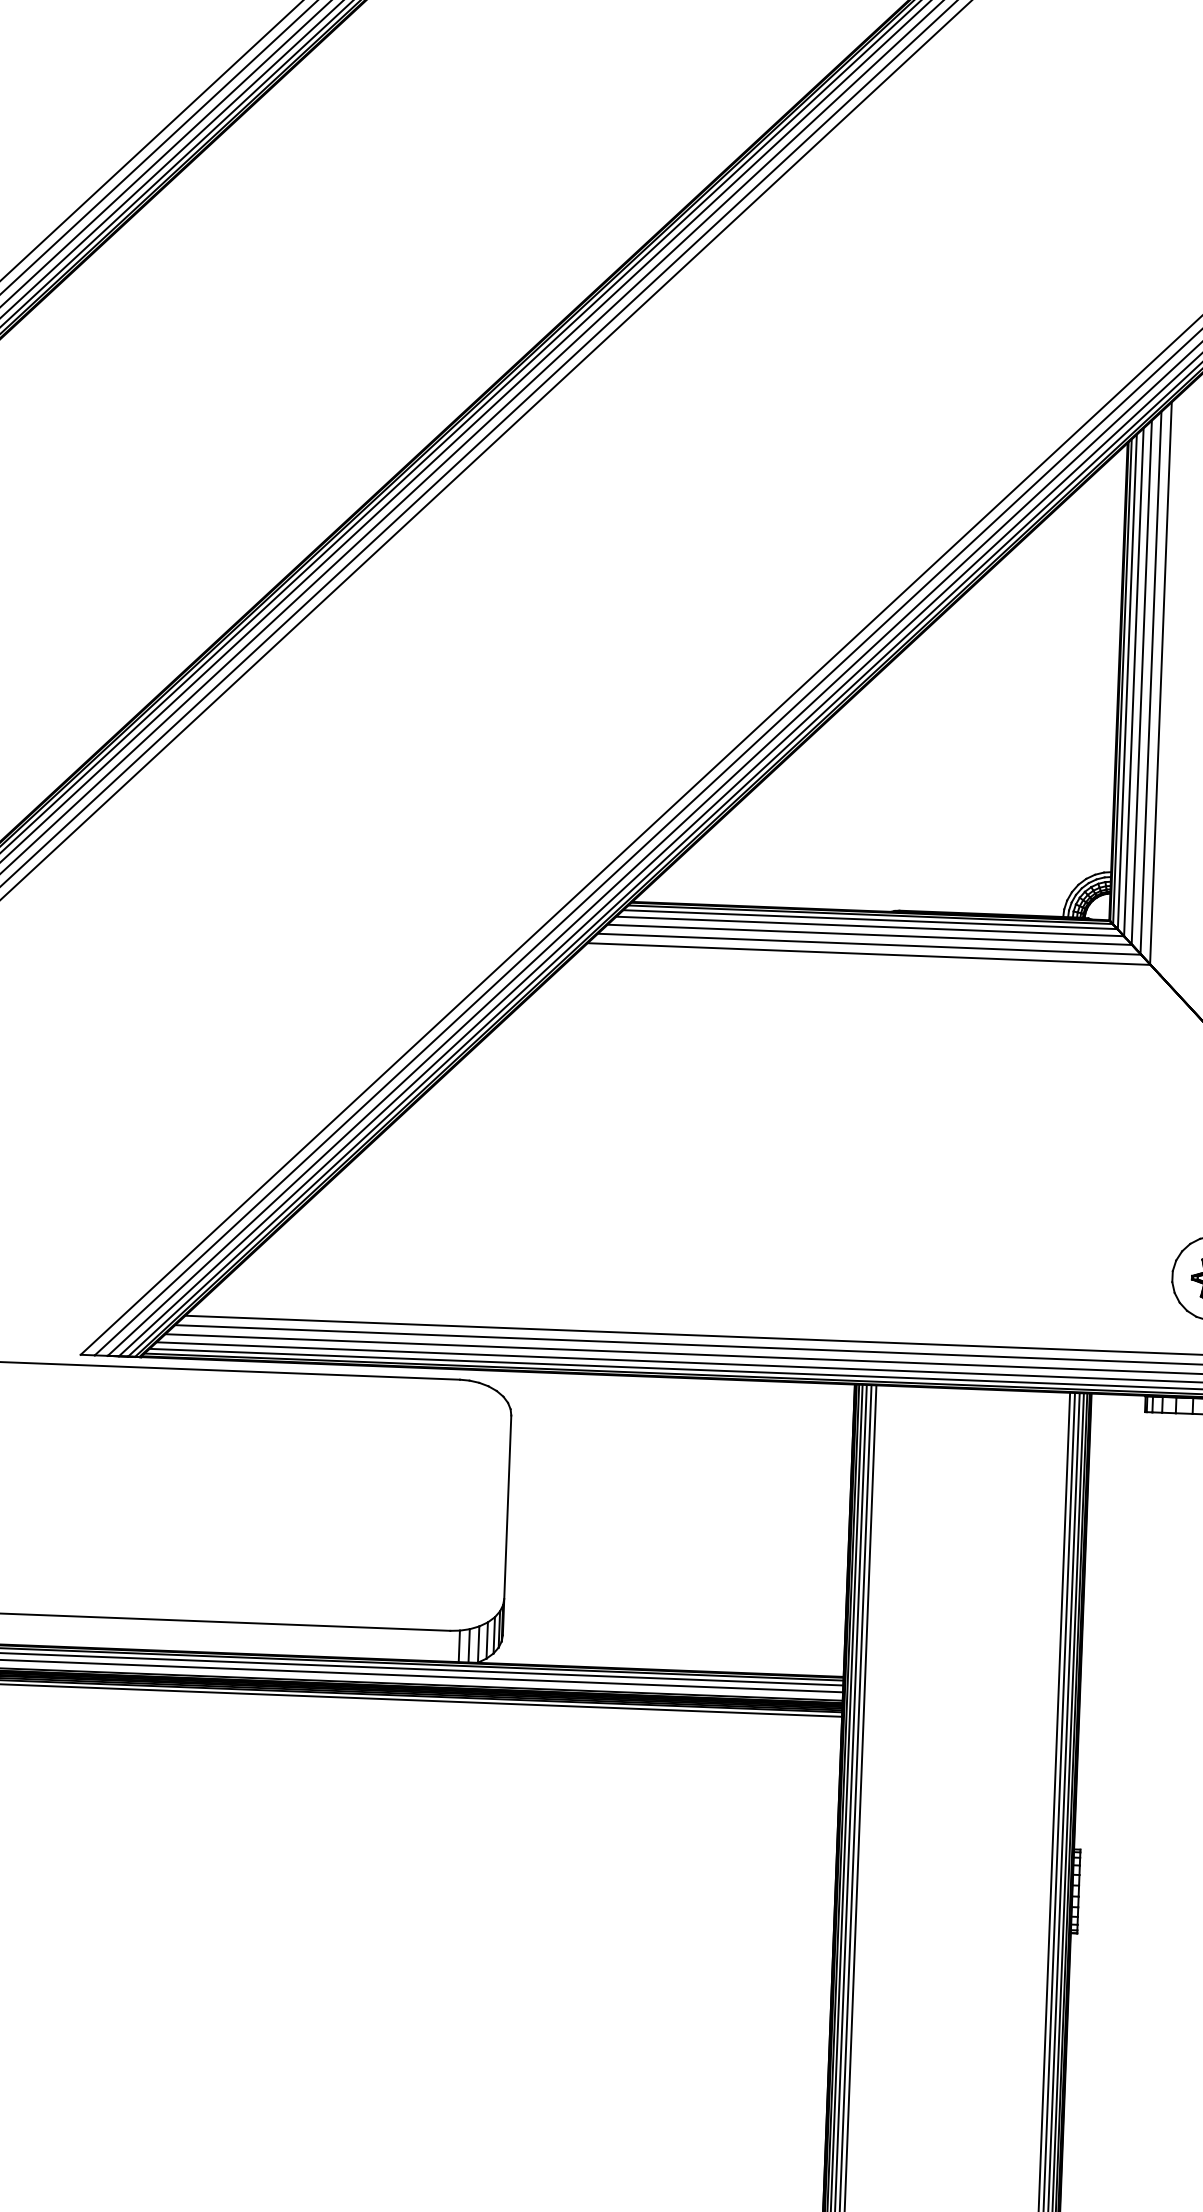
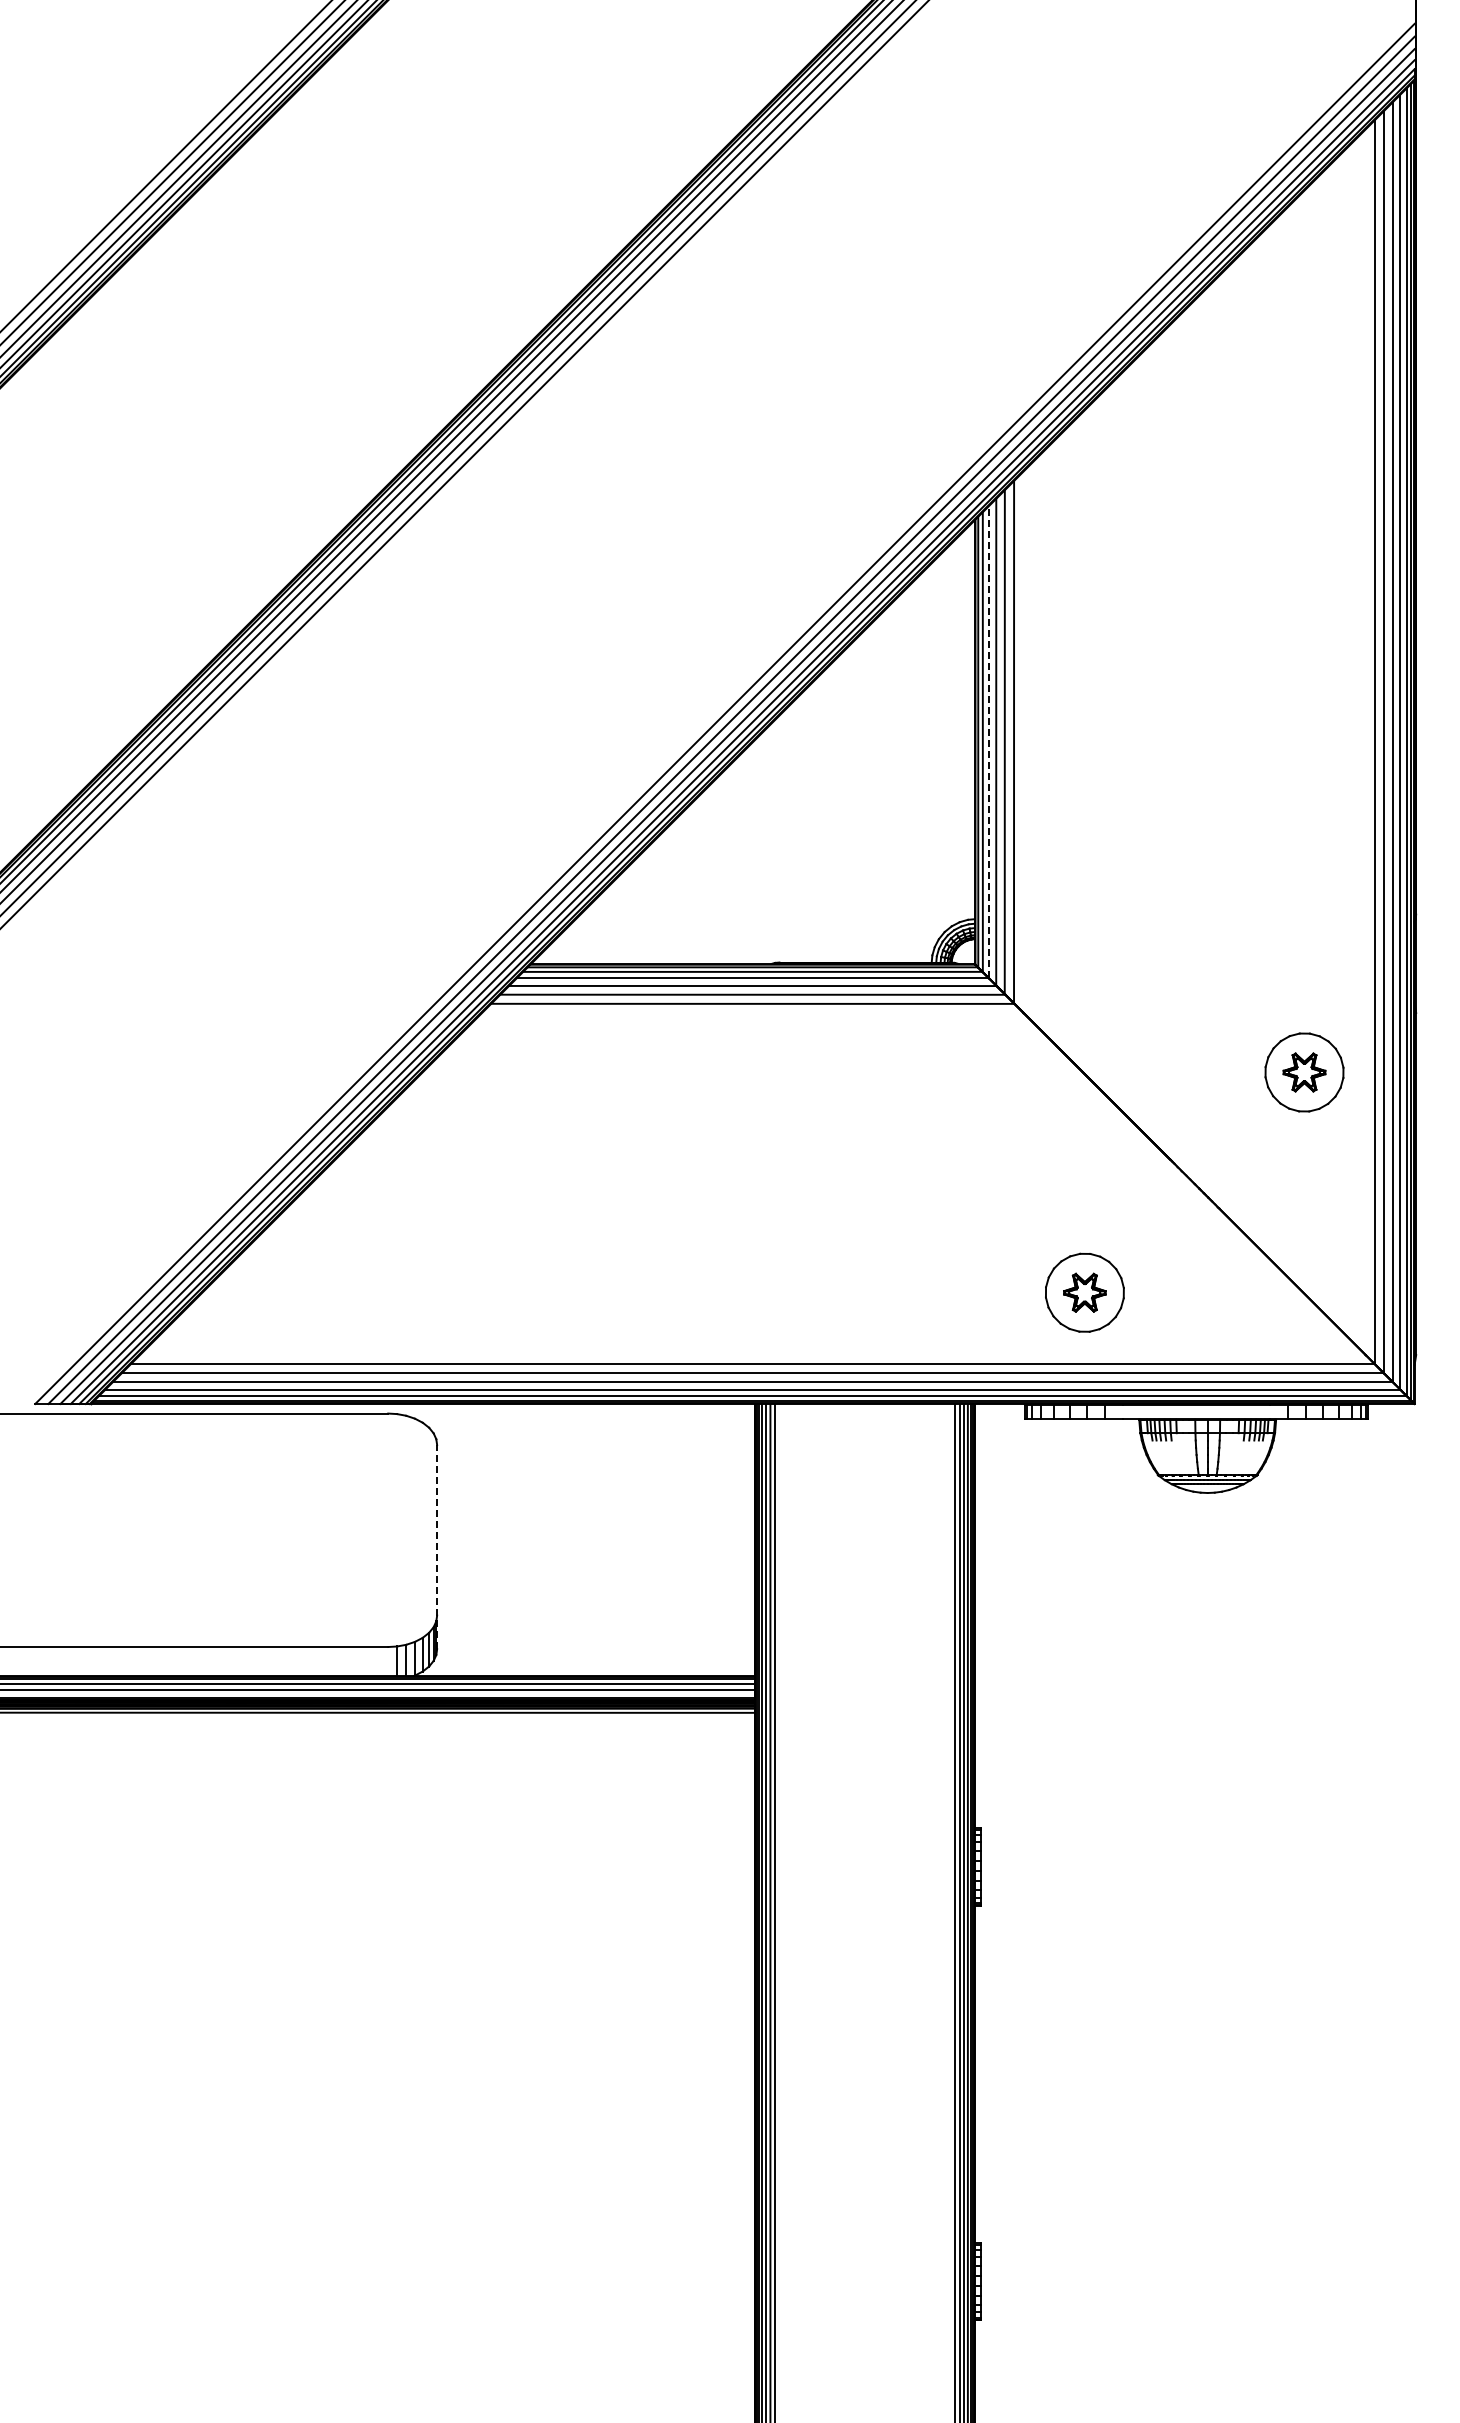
line: (1133, 681) -> (988, 741), solid -> dashed
line: (507, 1524) -> (437, 1546), solid -> dashed

